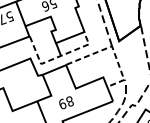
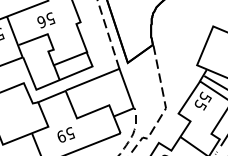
line: (112, 48) -> (120, 71), dashed -> solid
line: (57, 57) -> (55, 81), dashed -> solid
text: (70, 101) -> (70, 133), 89 -> 59

